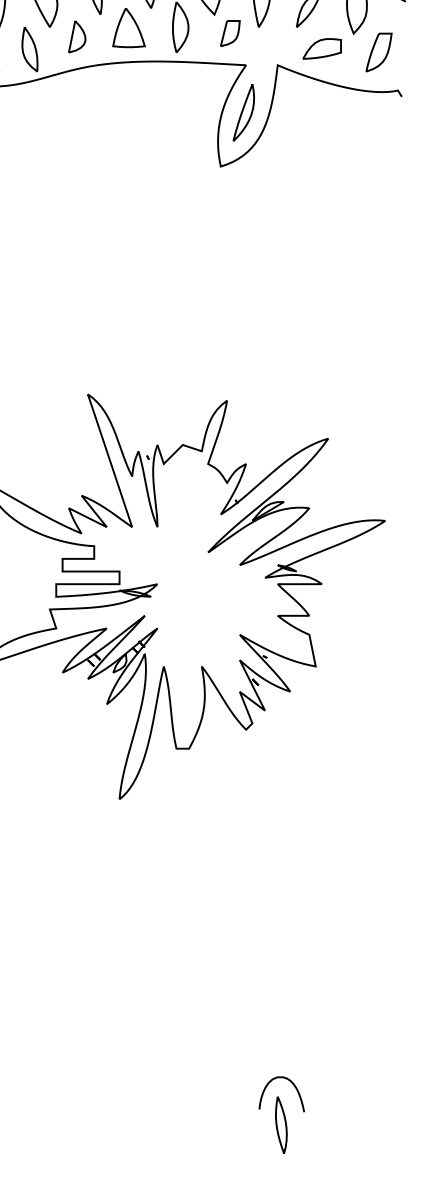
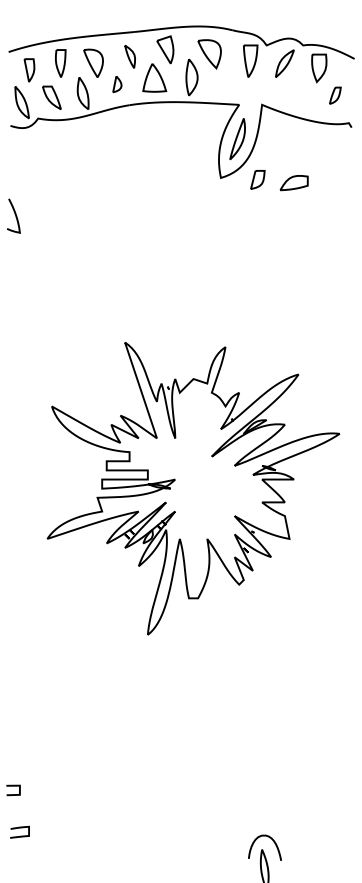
part: (229, 32) -> (257, 179), moved
part: (77, 37) -> (117, 84), size x0.7
part: (321, 49) -> (293, 183), moved
part: (379, 52) -> (335, 95), size x0.6

